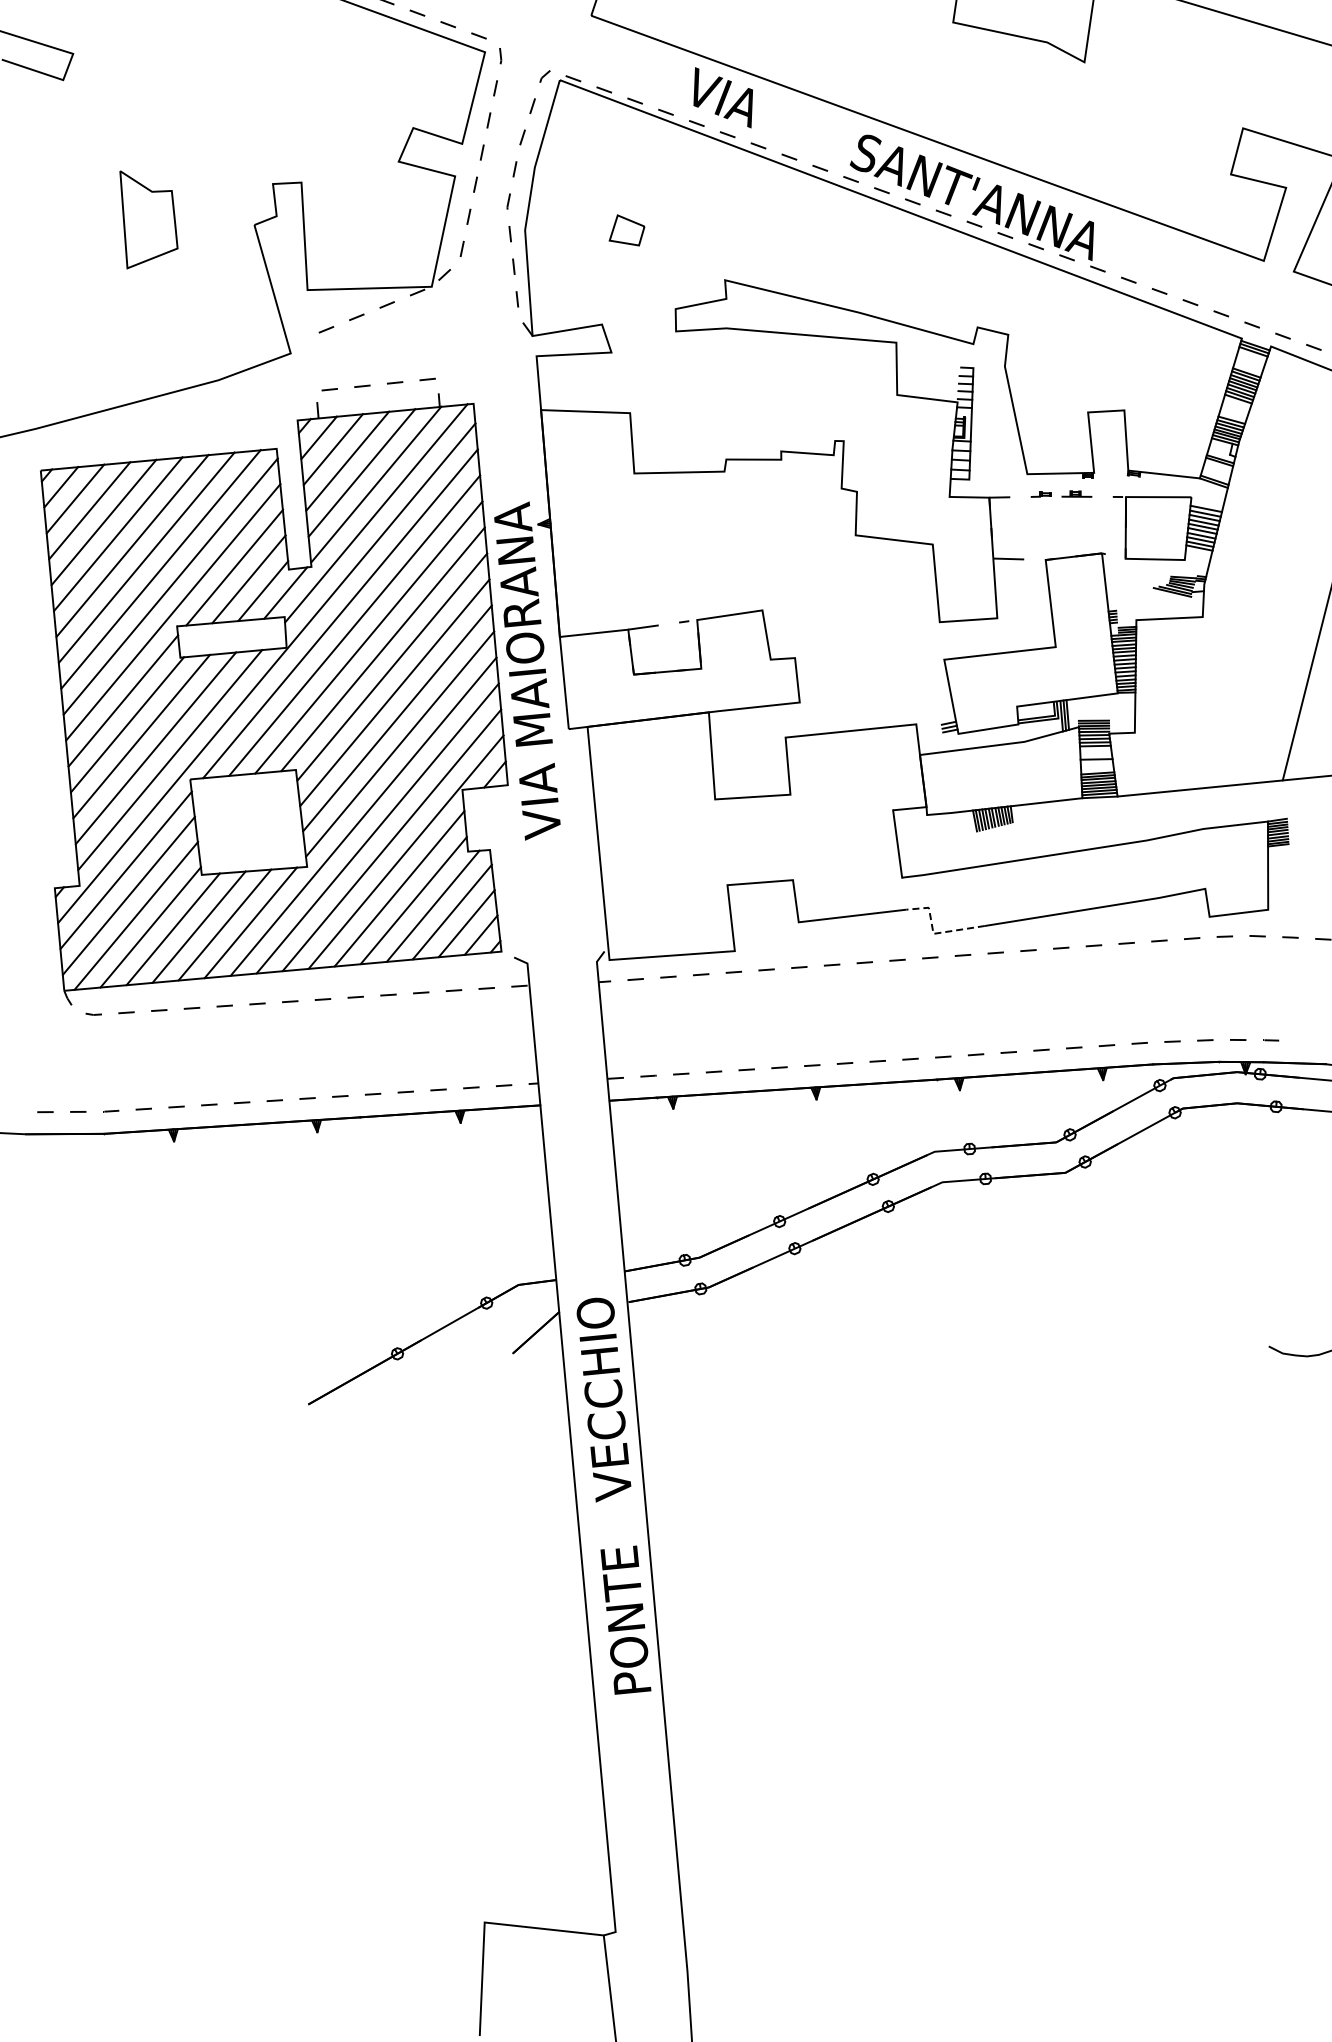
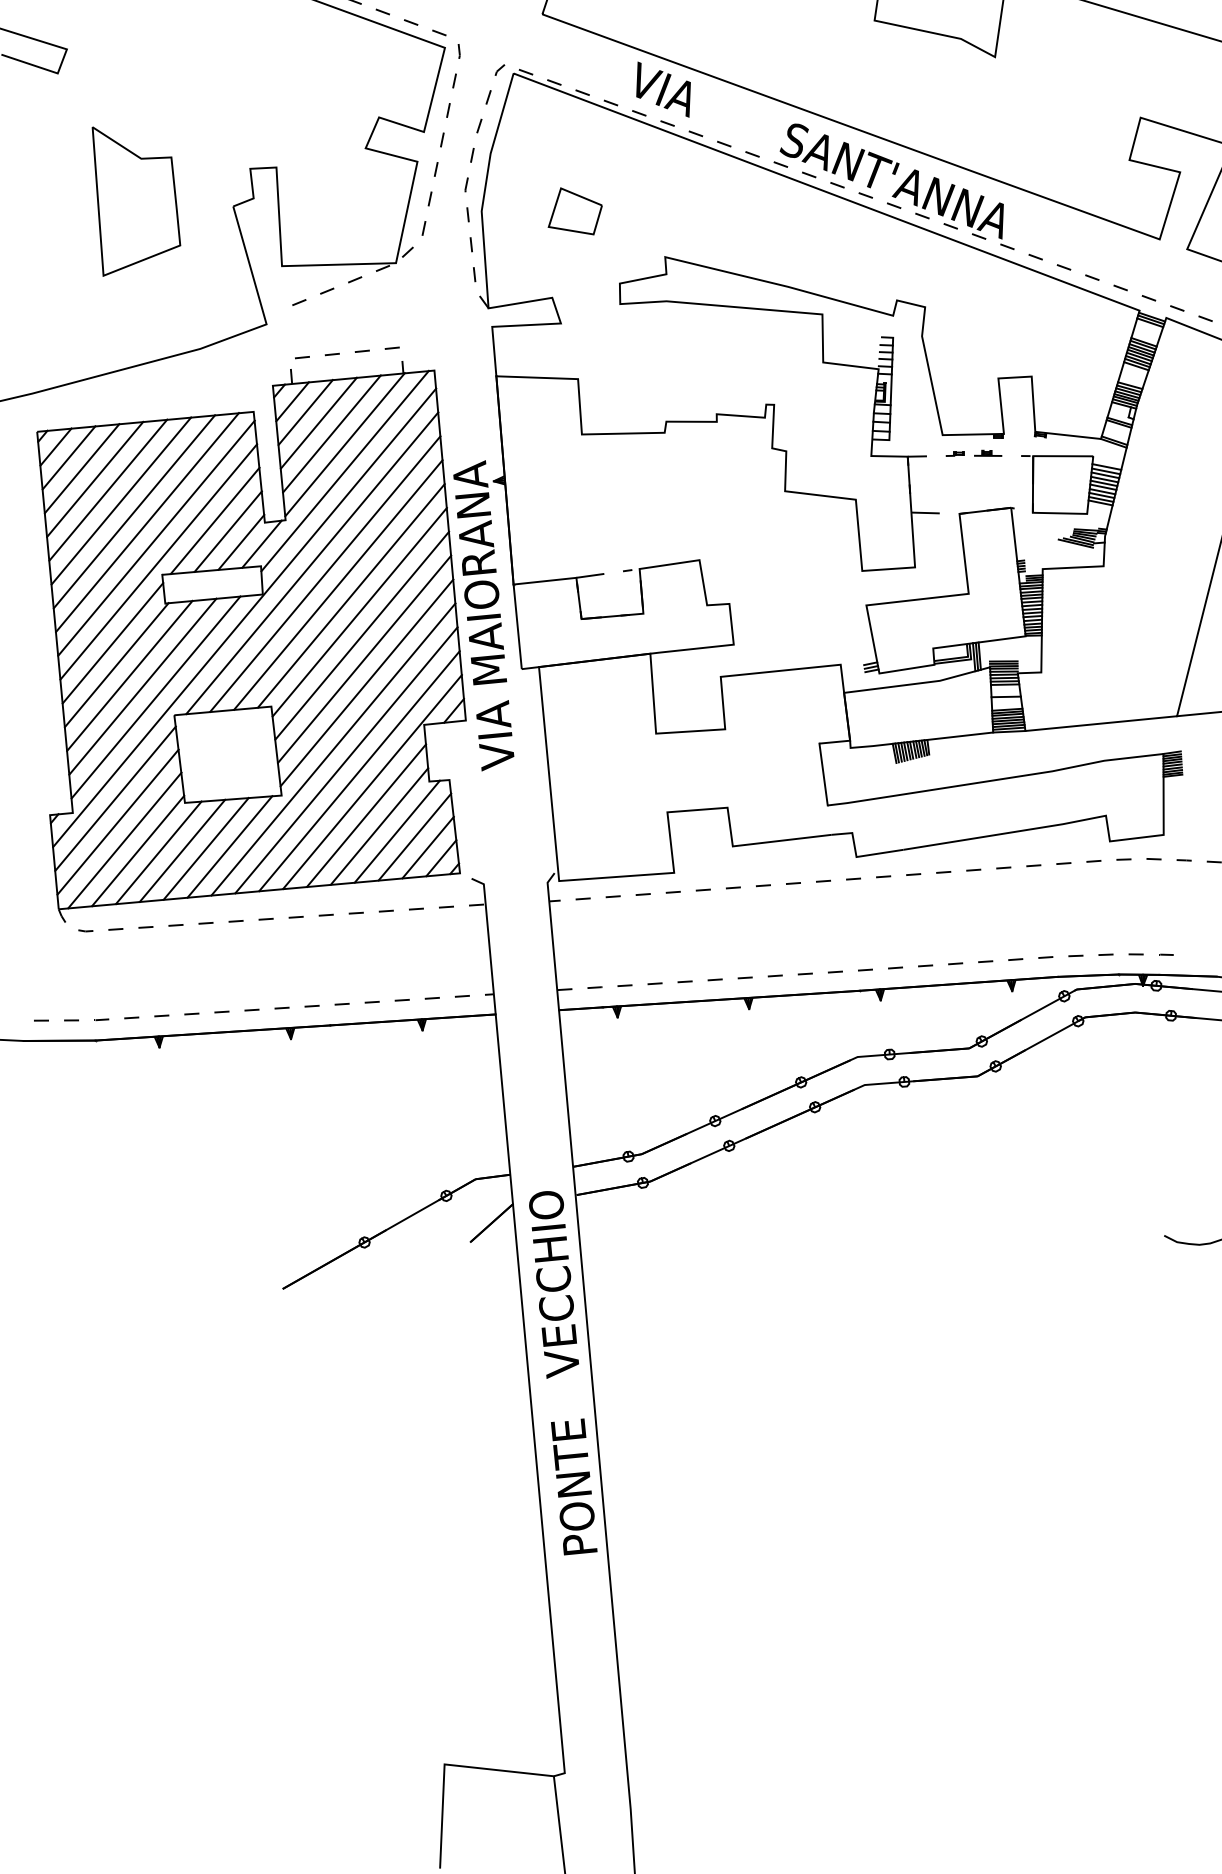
part: (148, 219) -> (136, 201), size x1.67
part: (626, 230) -> (574, 211), size x1.67
line: (933, 933) -> (856, 856), dashed -> solid

